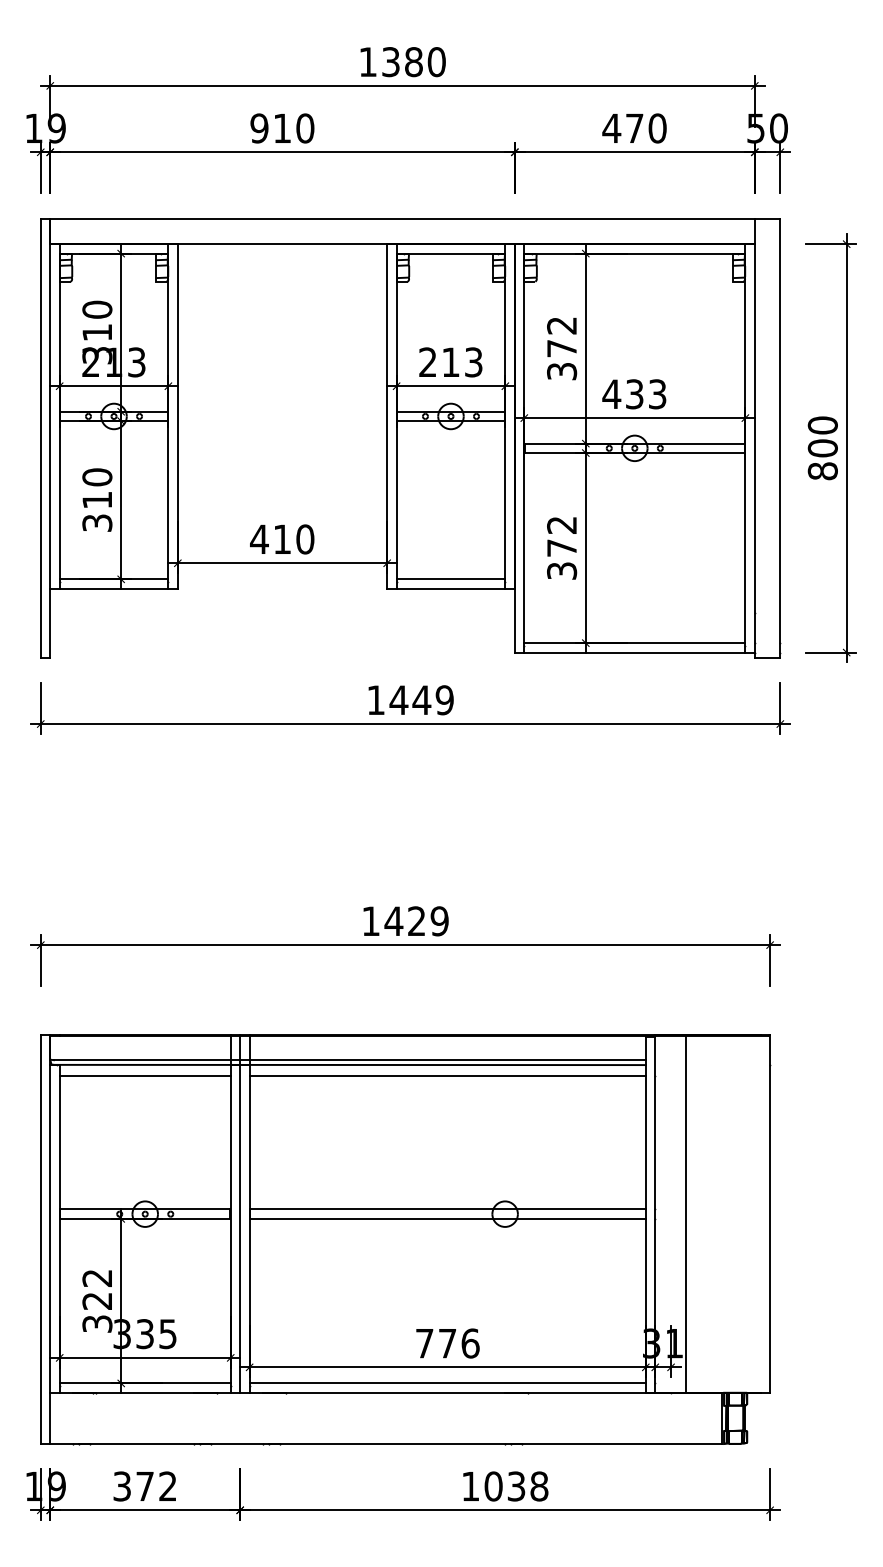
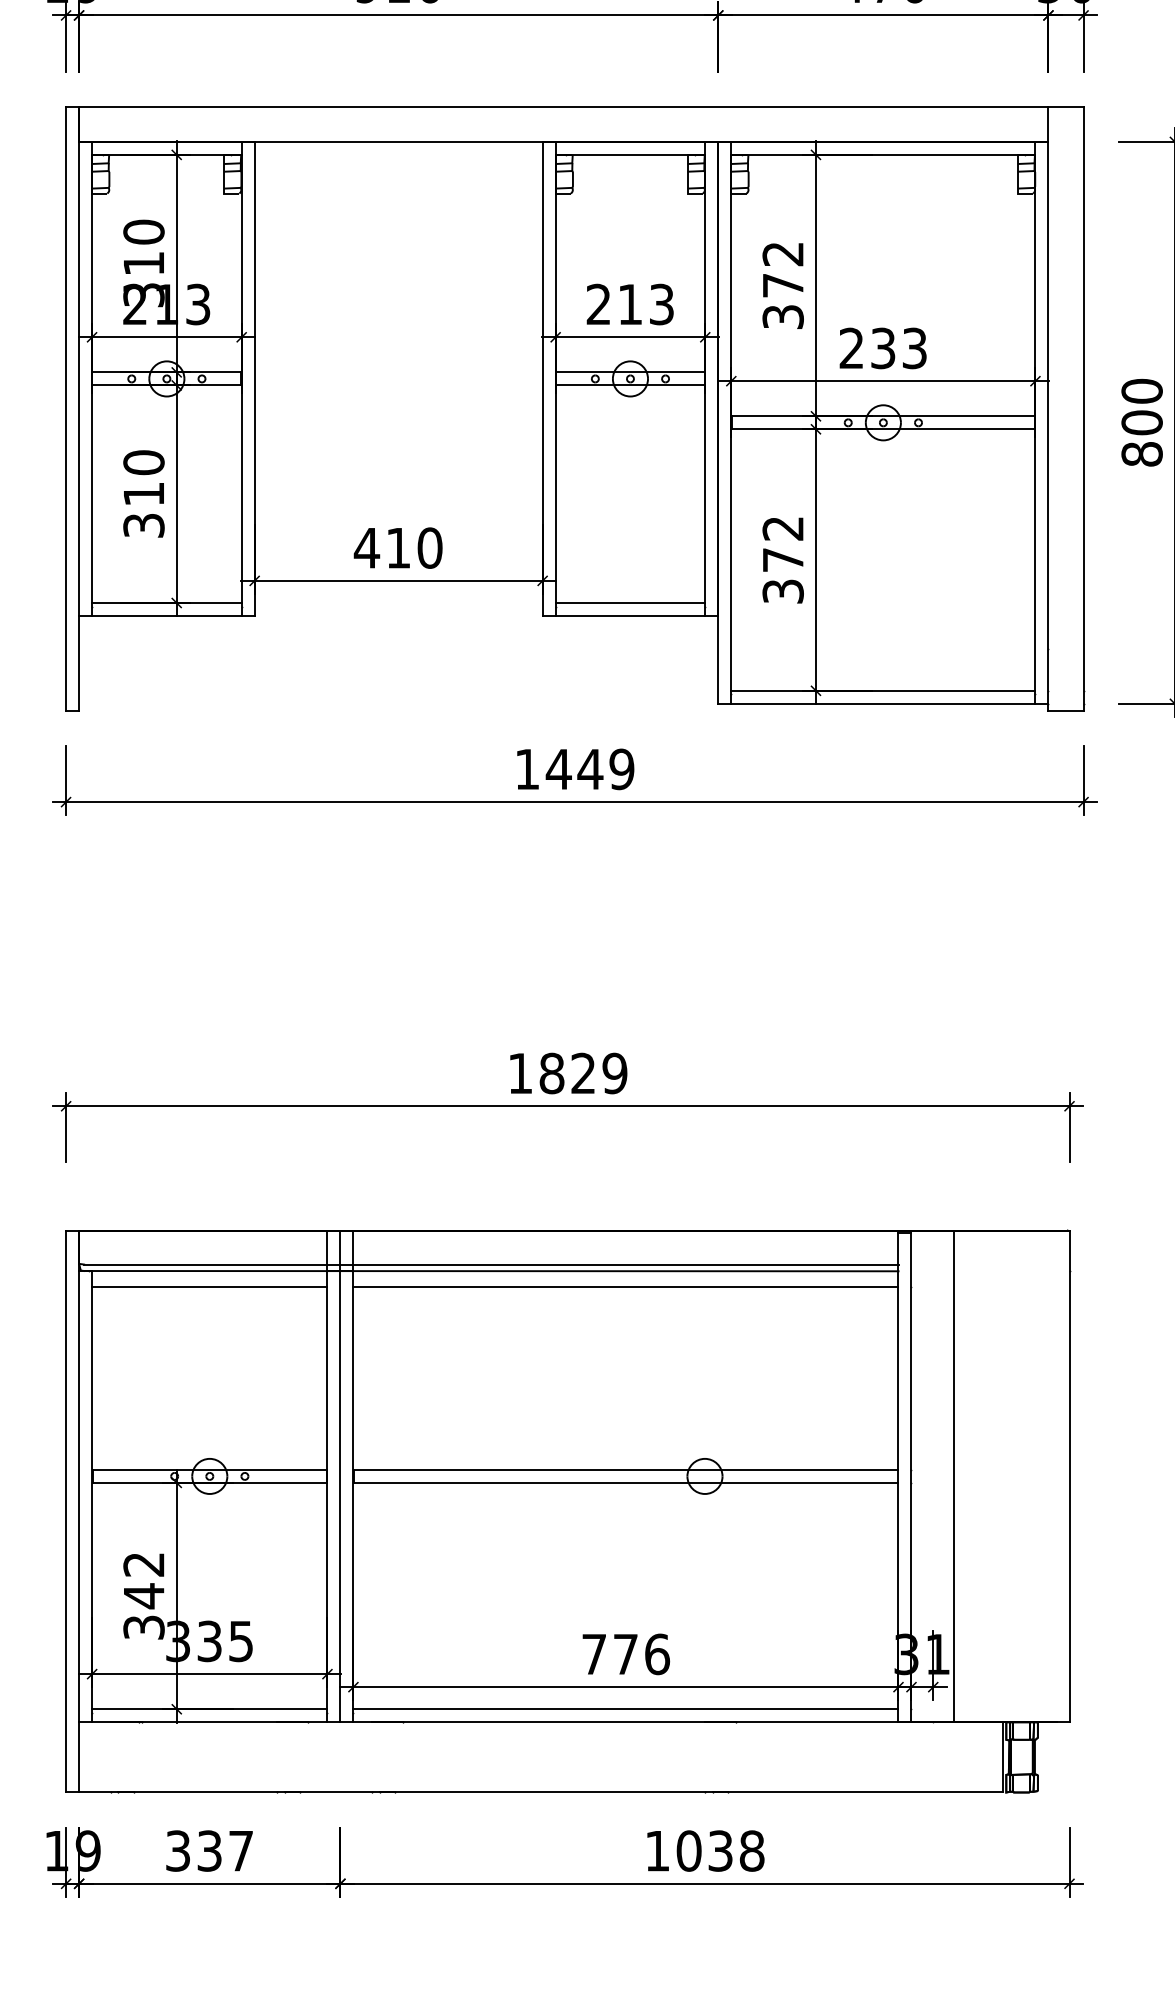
text: (611, 393) -> (851, 347), 433 -> 233
text: (393, 921) -> (551, 1073), 1429 -> 1829
text: (96, 1300) -> (142, 1595), 322 -> 342
text: (156, 1486) -> (225, 1851), 372 -> 337

